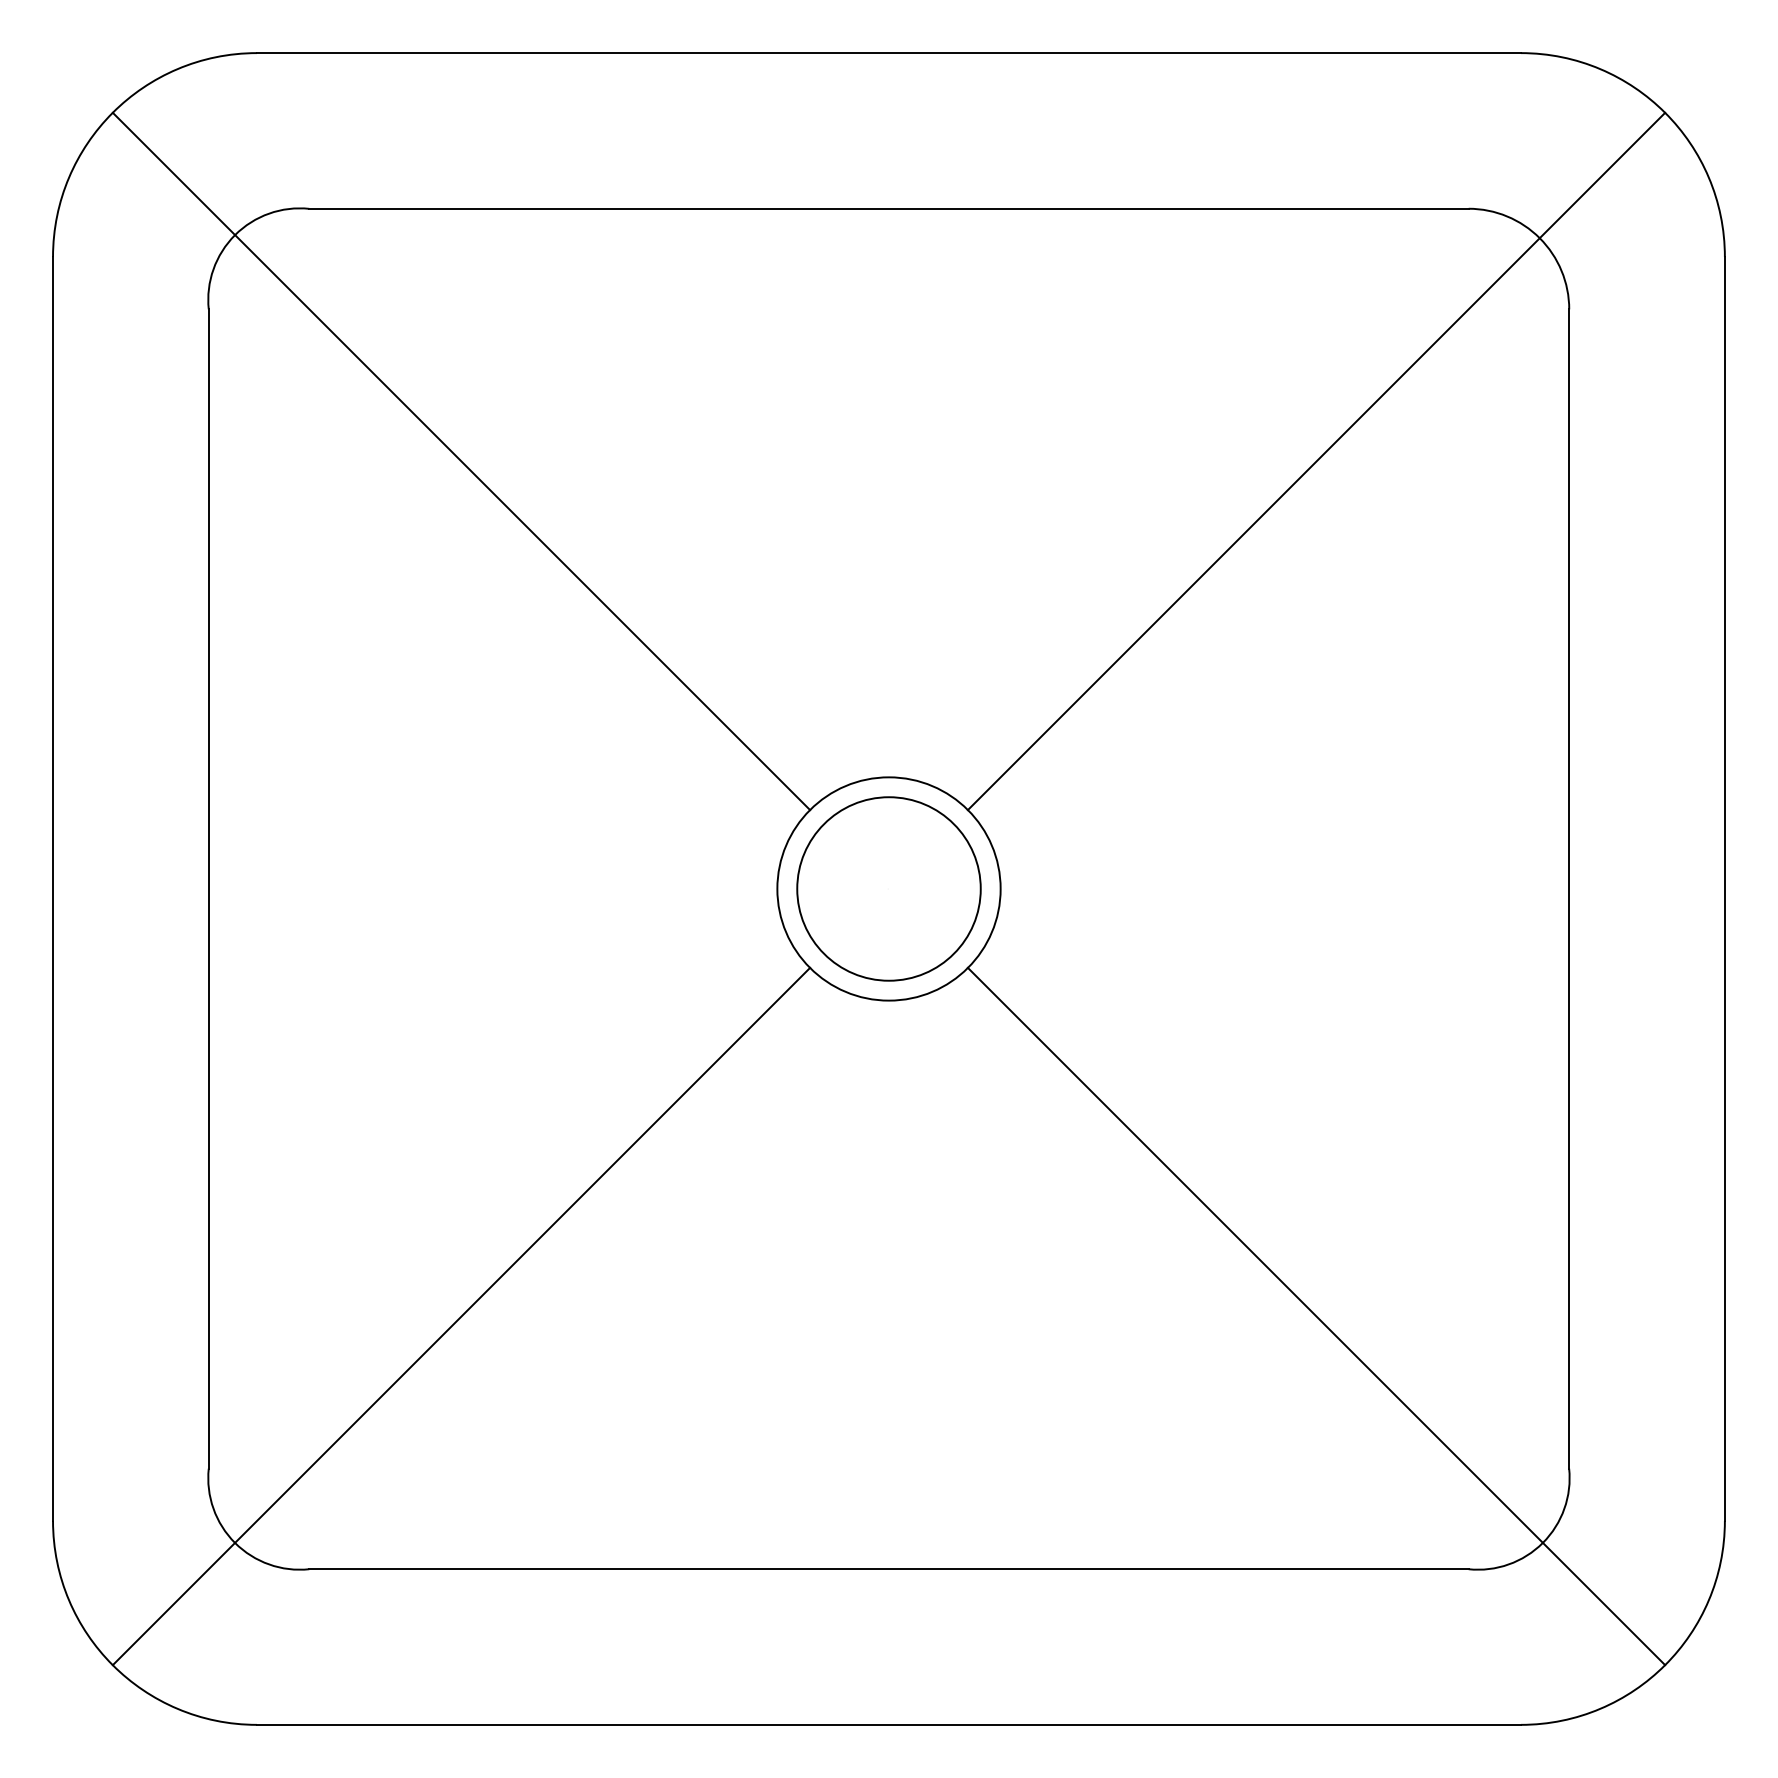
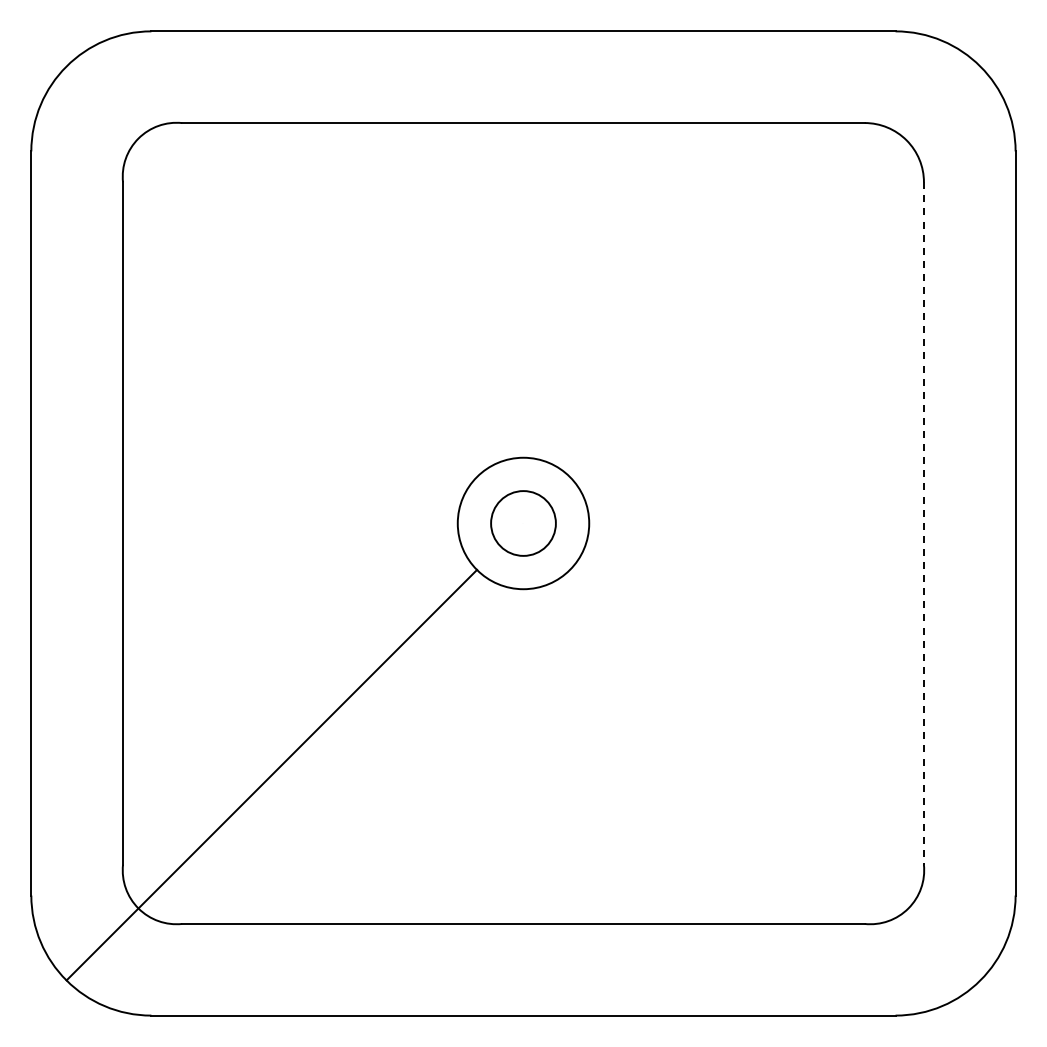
line: (460, 460) -> (271, 271), removed
line: (1315, 460) -> (774, 271), removed
circle: (889, 889) -> (523, 523), size x0.6
line: (1568, 889) -> (923, 523), solid -> dashed
line: (1315, 1315) -> (774, 774), removed

